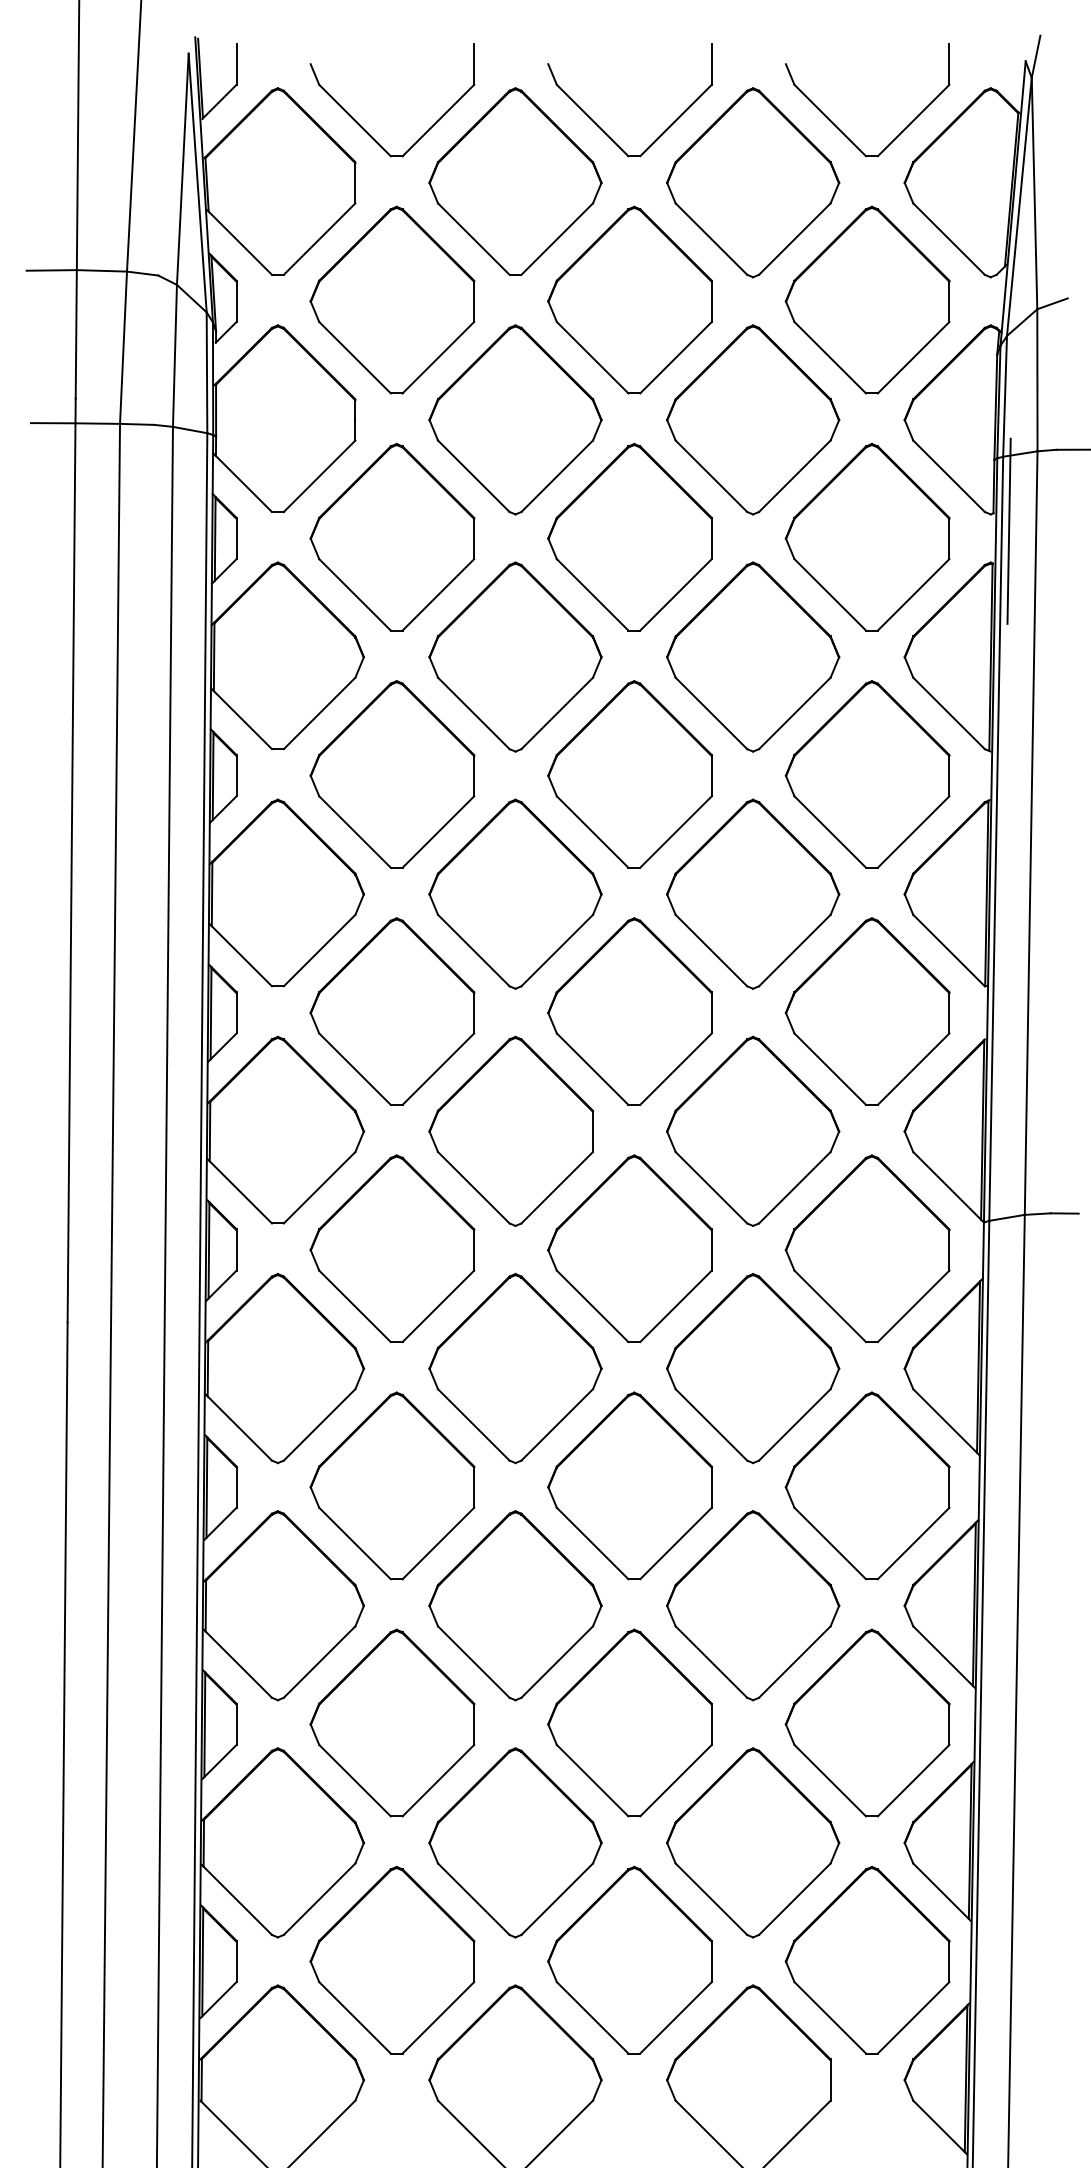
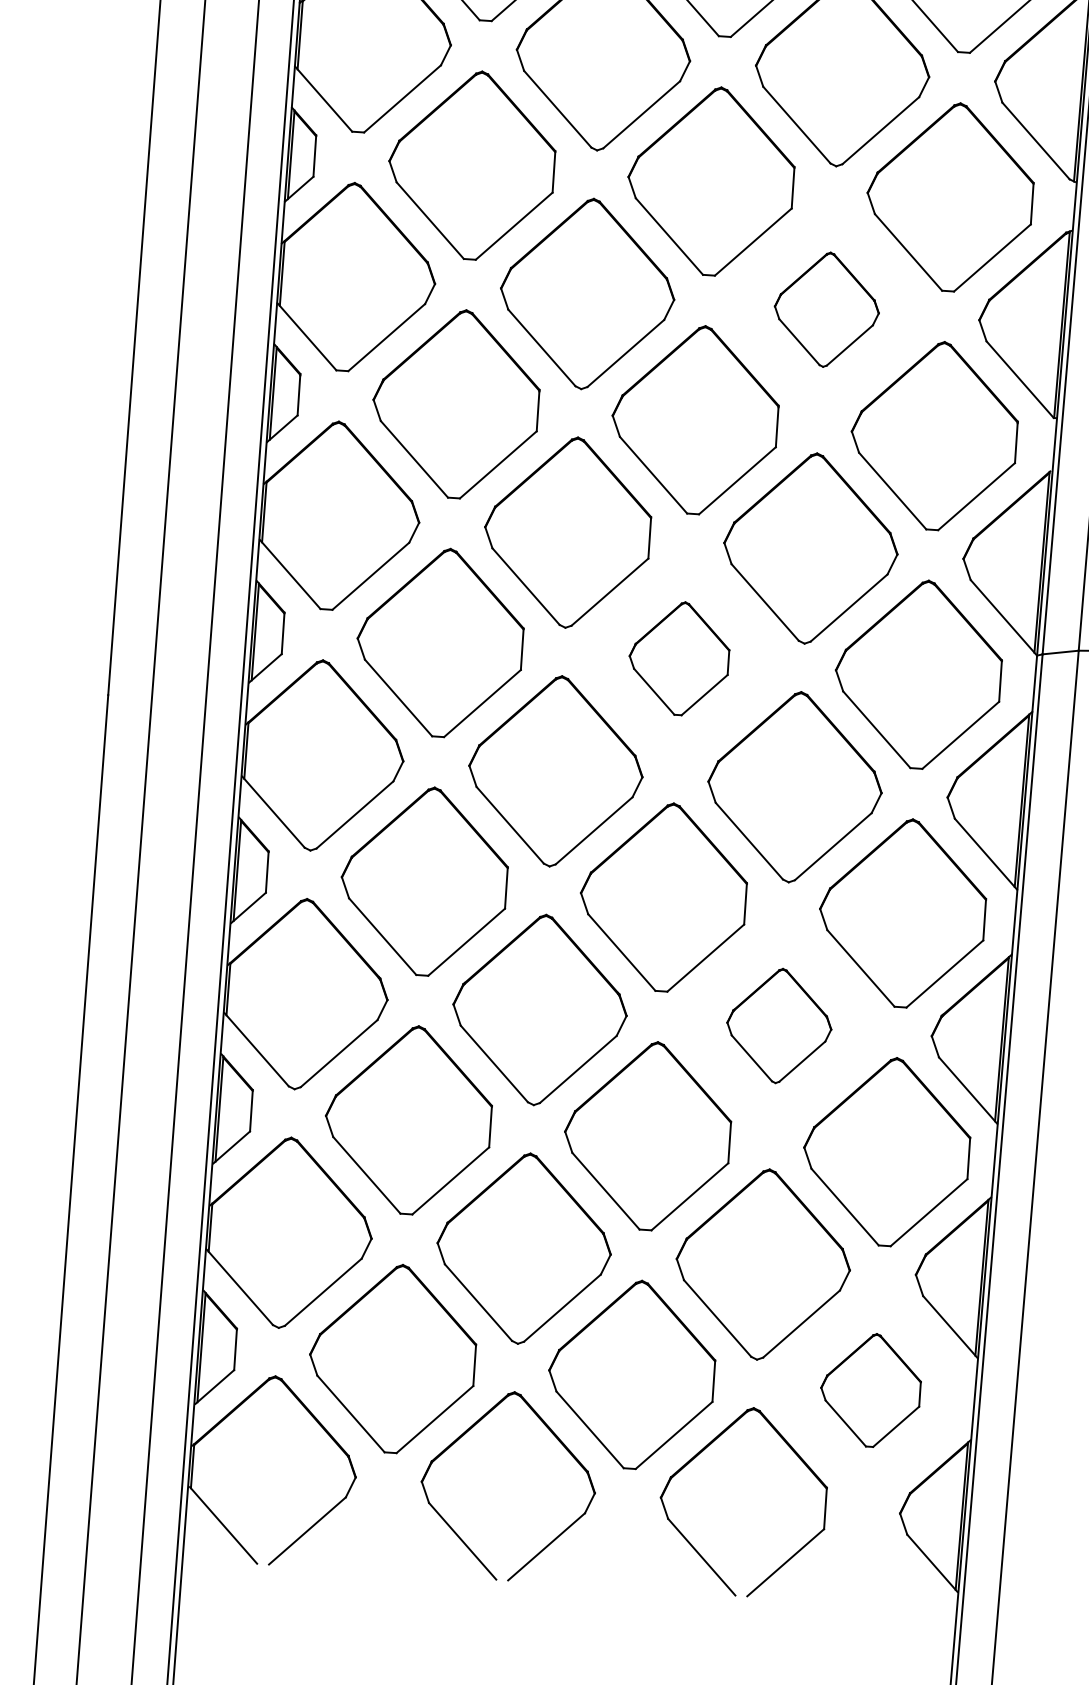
part: (753, 893) -> (827, 309), size x0.6
part: (629, 1248) -> (678, 658), size x0.6
part: (753, 1605) -> (779, 1025), size x0.6
part: (867, 1959) -> (870, 1389), size x0.6

